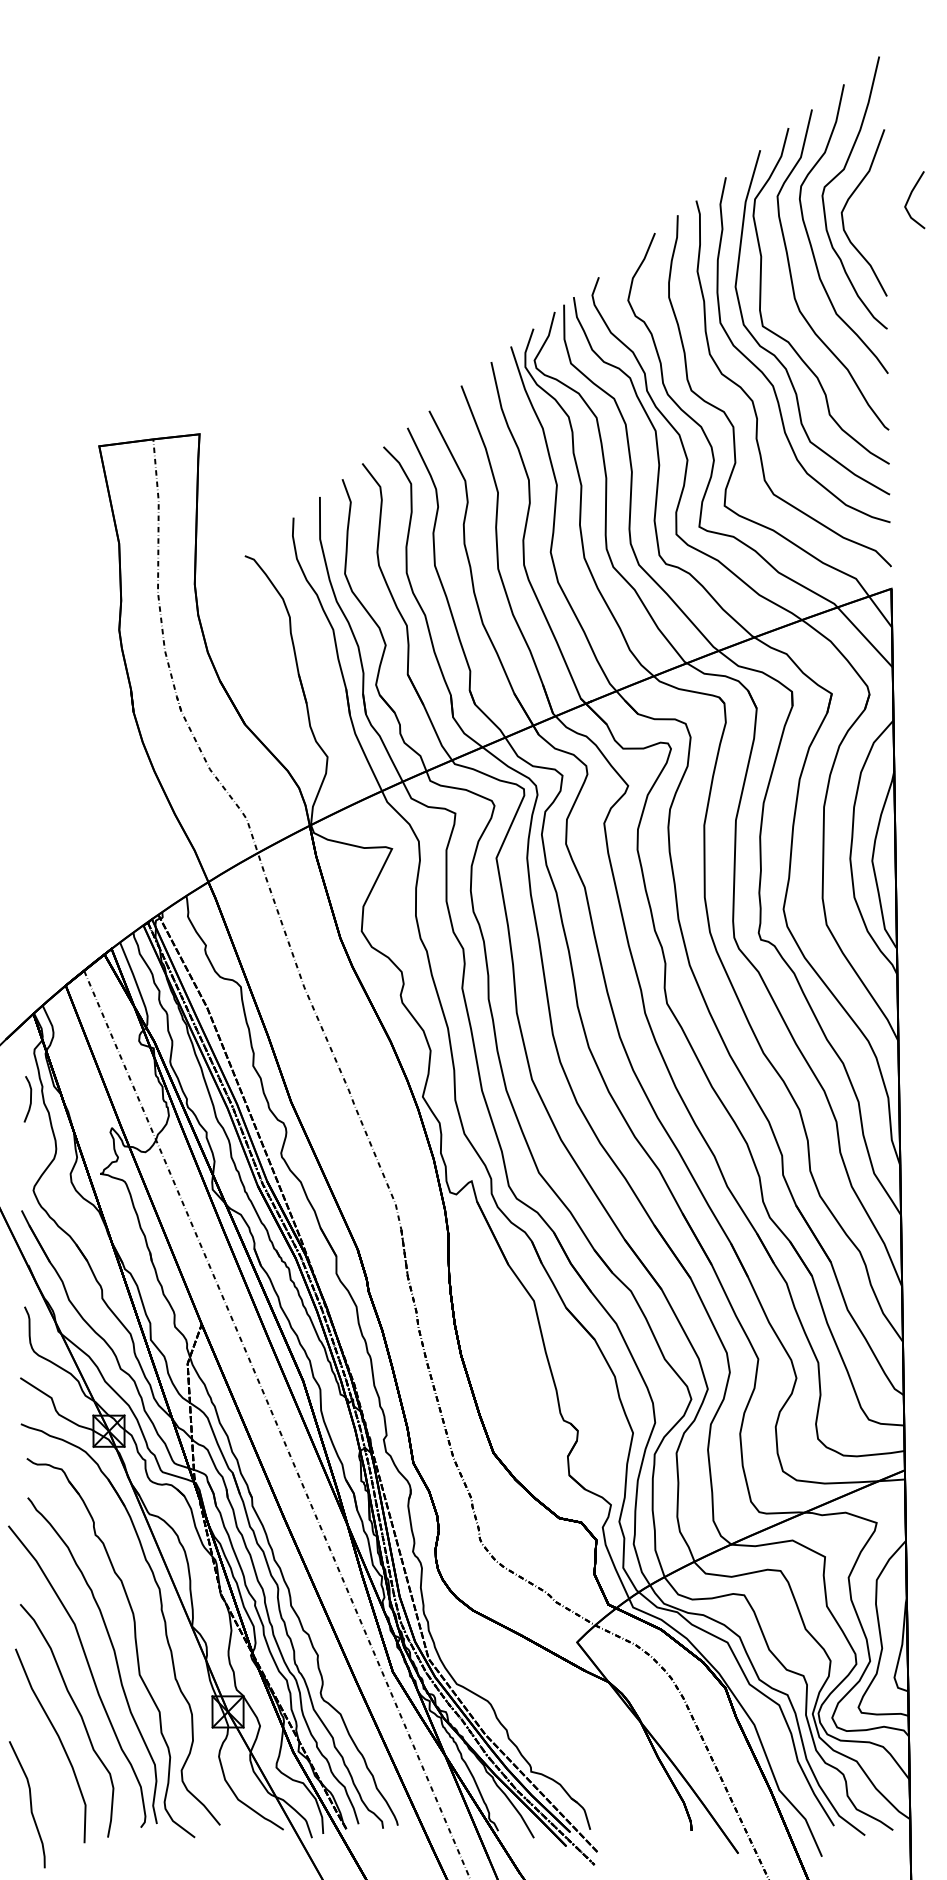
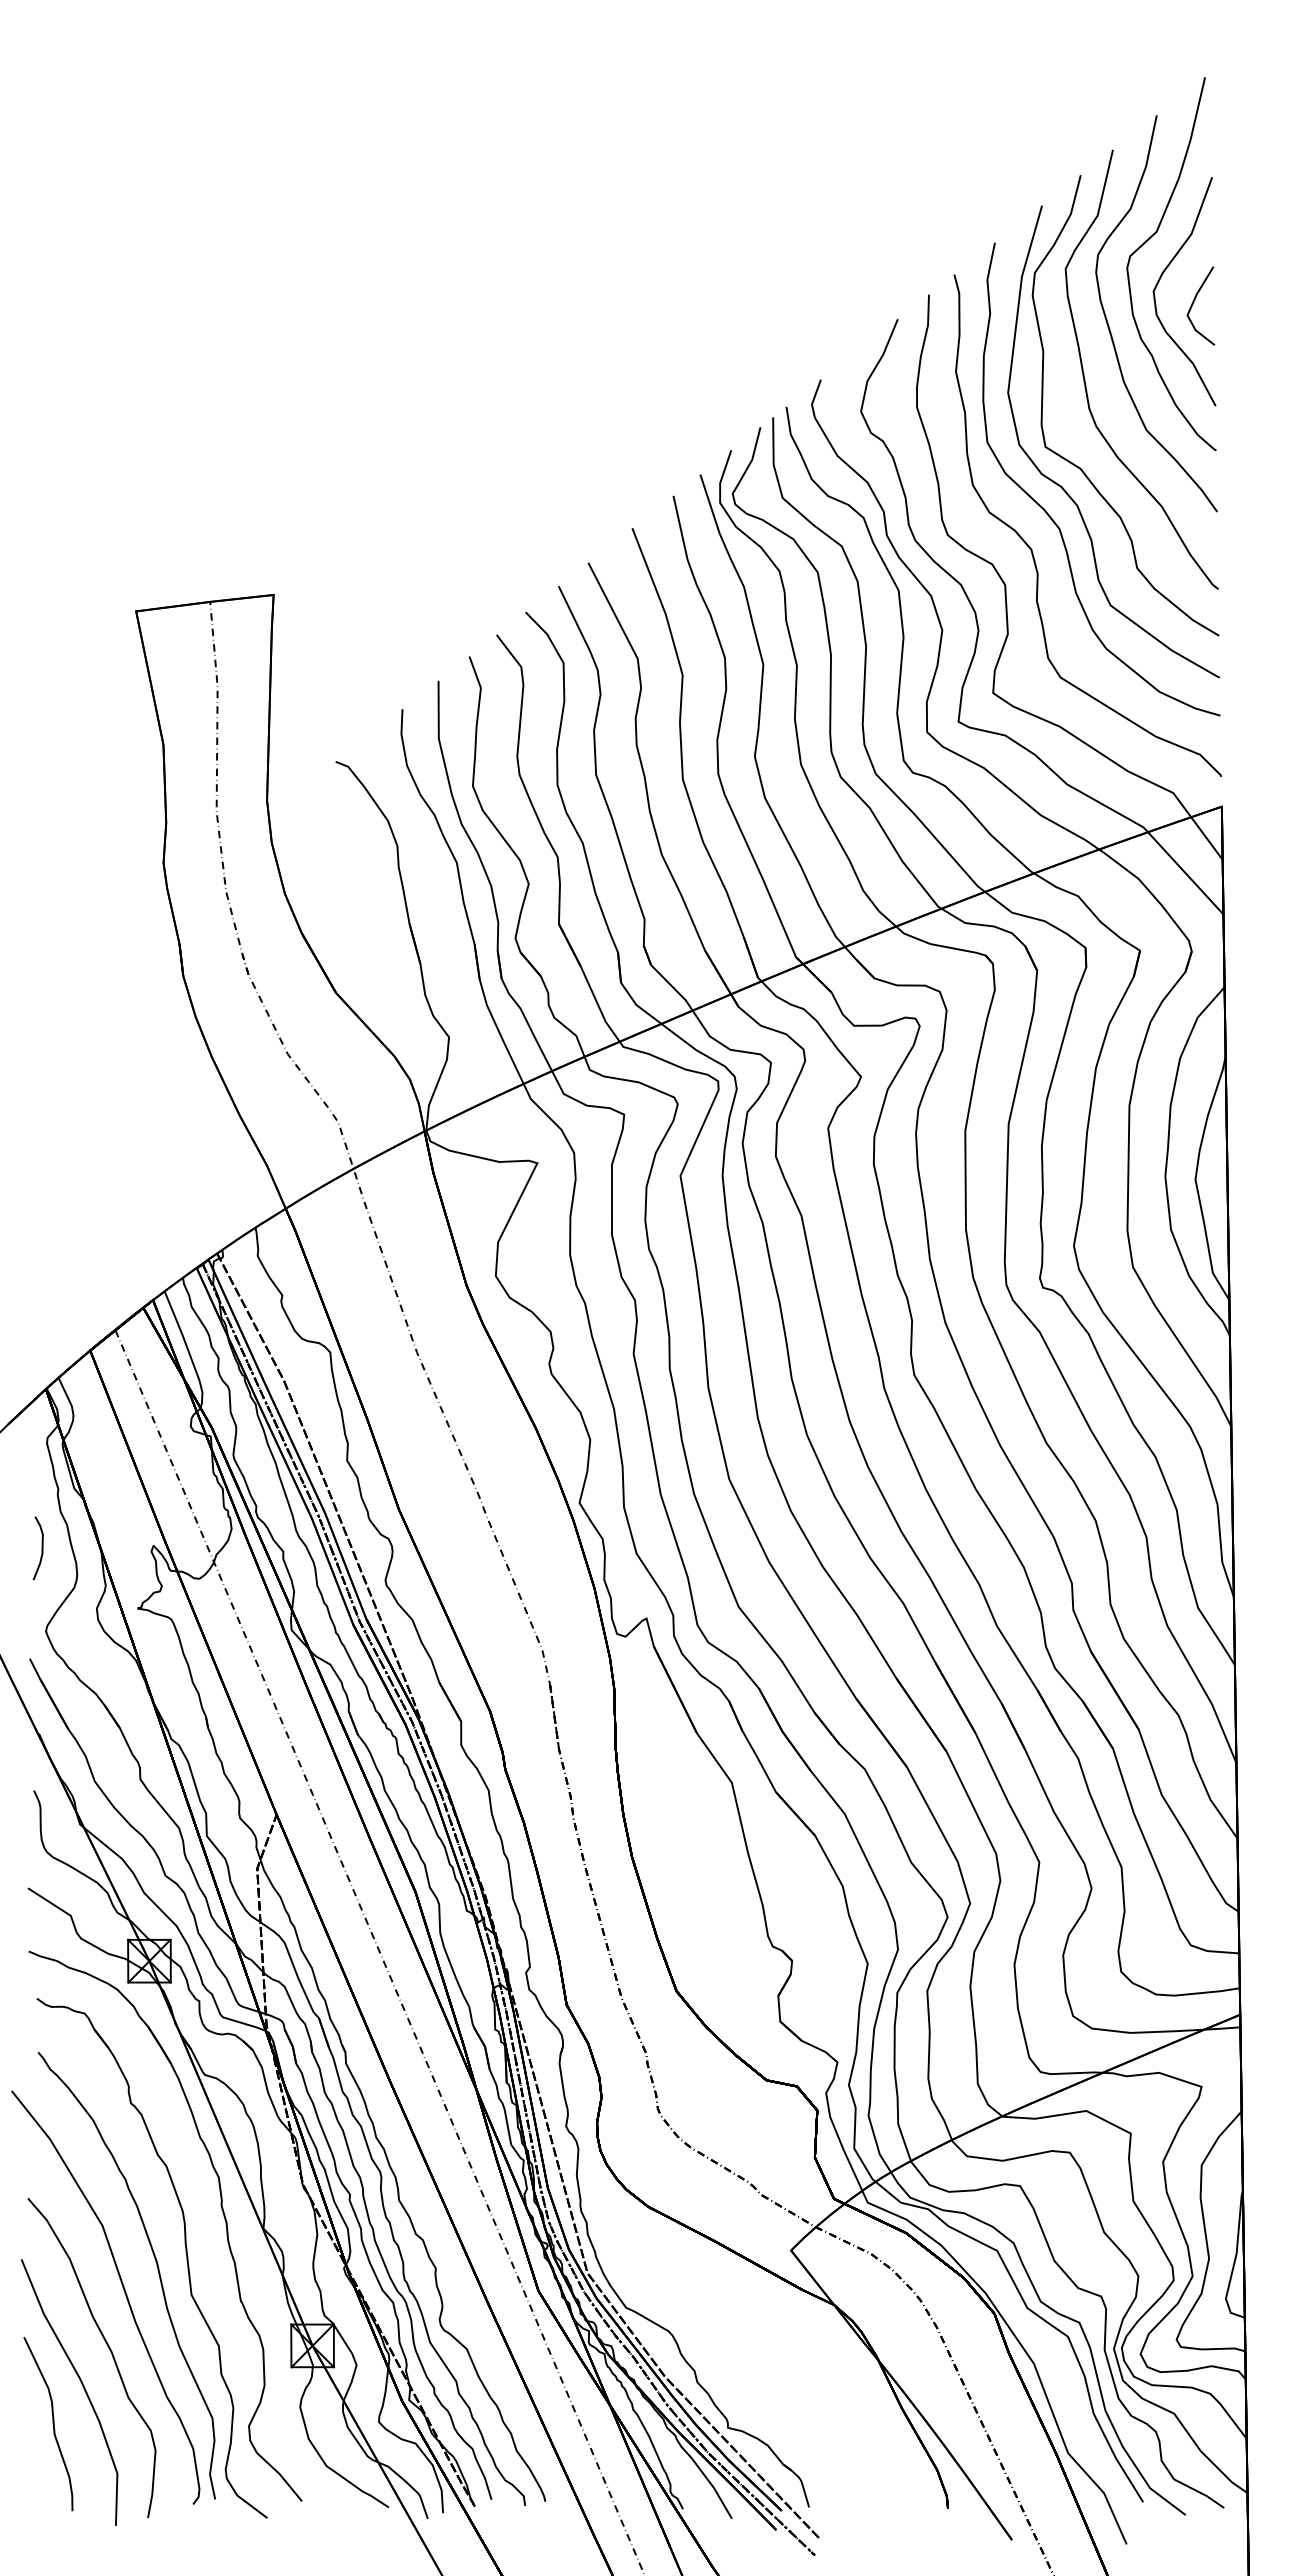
line: (910, 197) -> (1194, 302), moved
curve: (30, 1099) -> (41, 1548), moved
curve: (30, 1805) -> (52, 2424), moved

